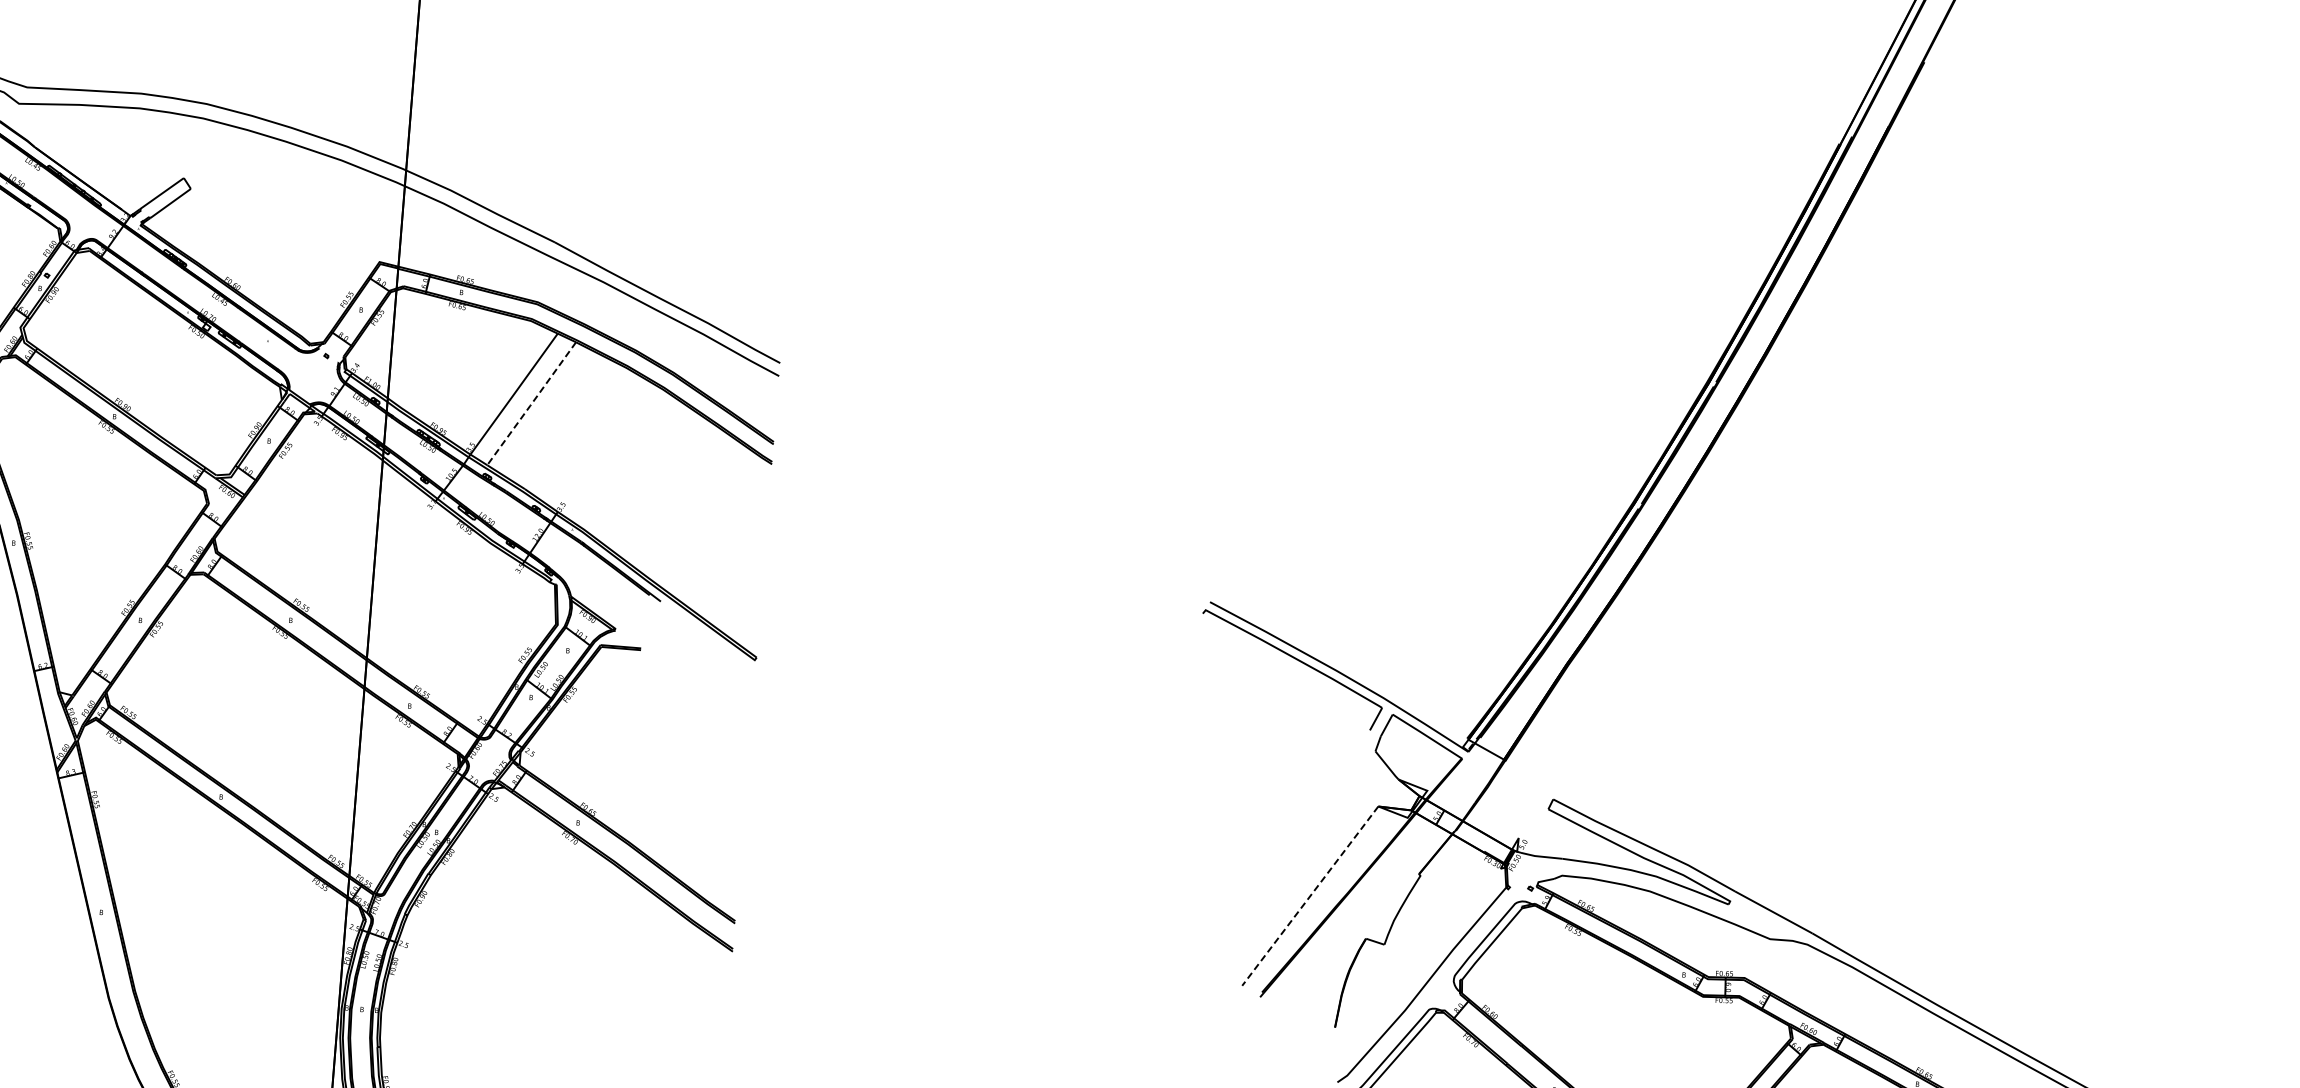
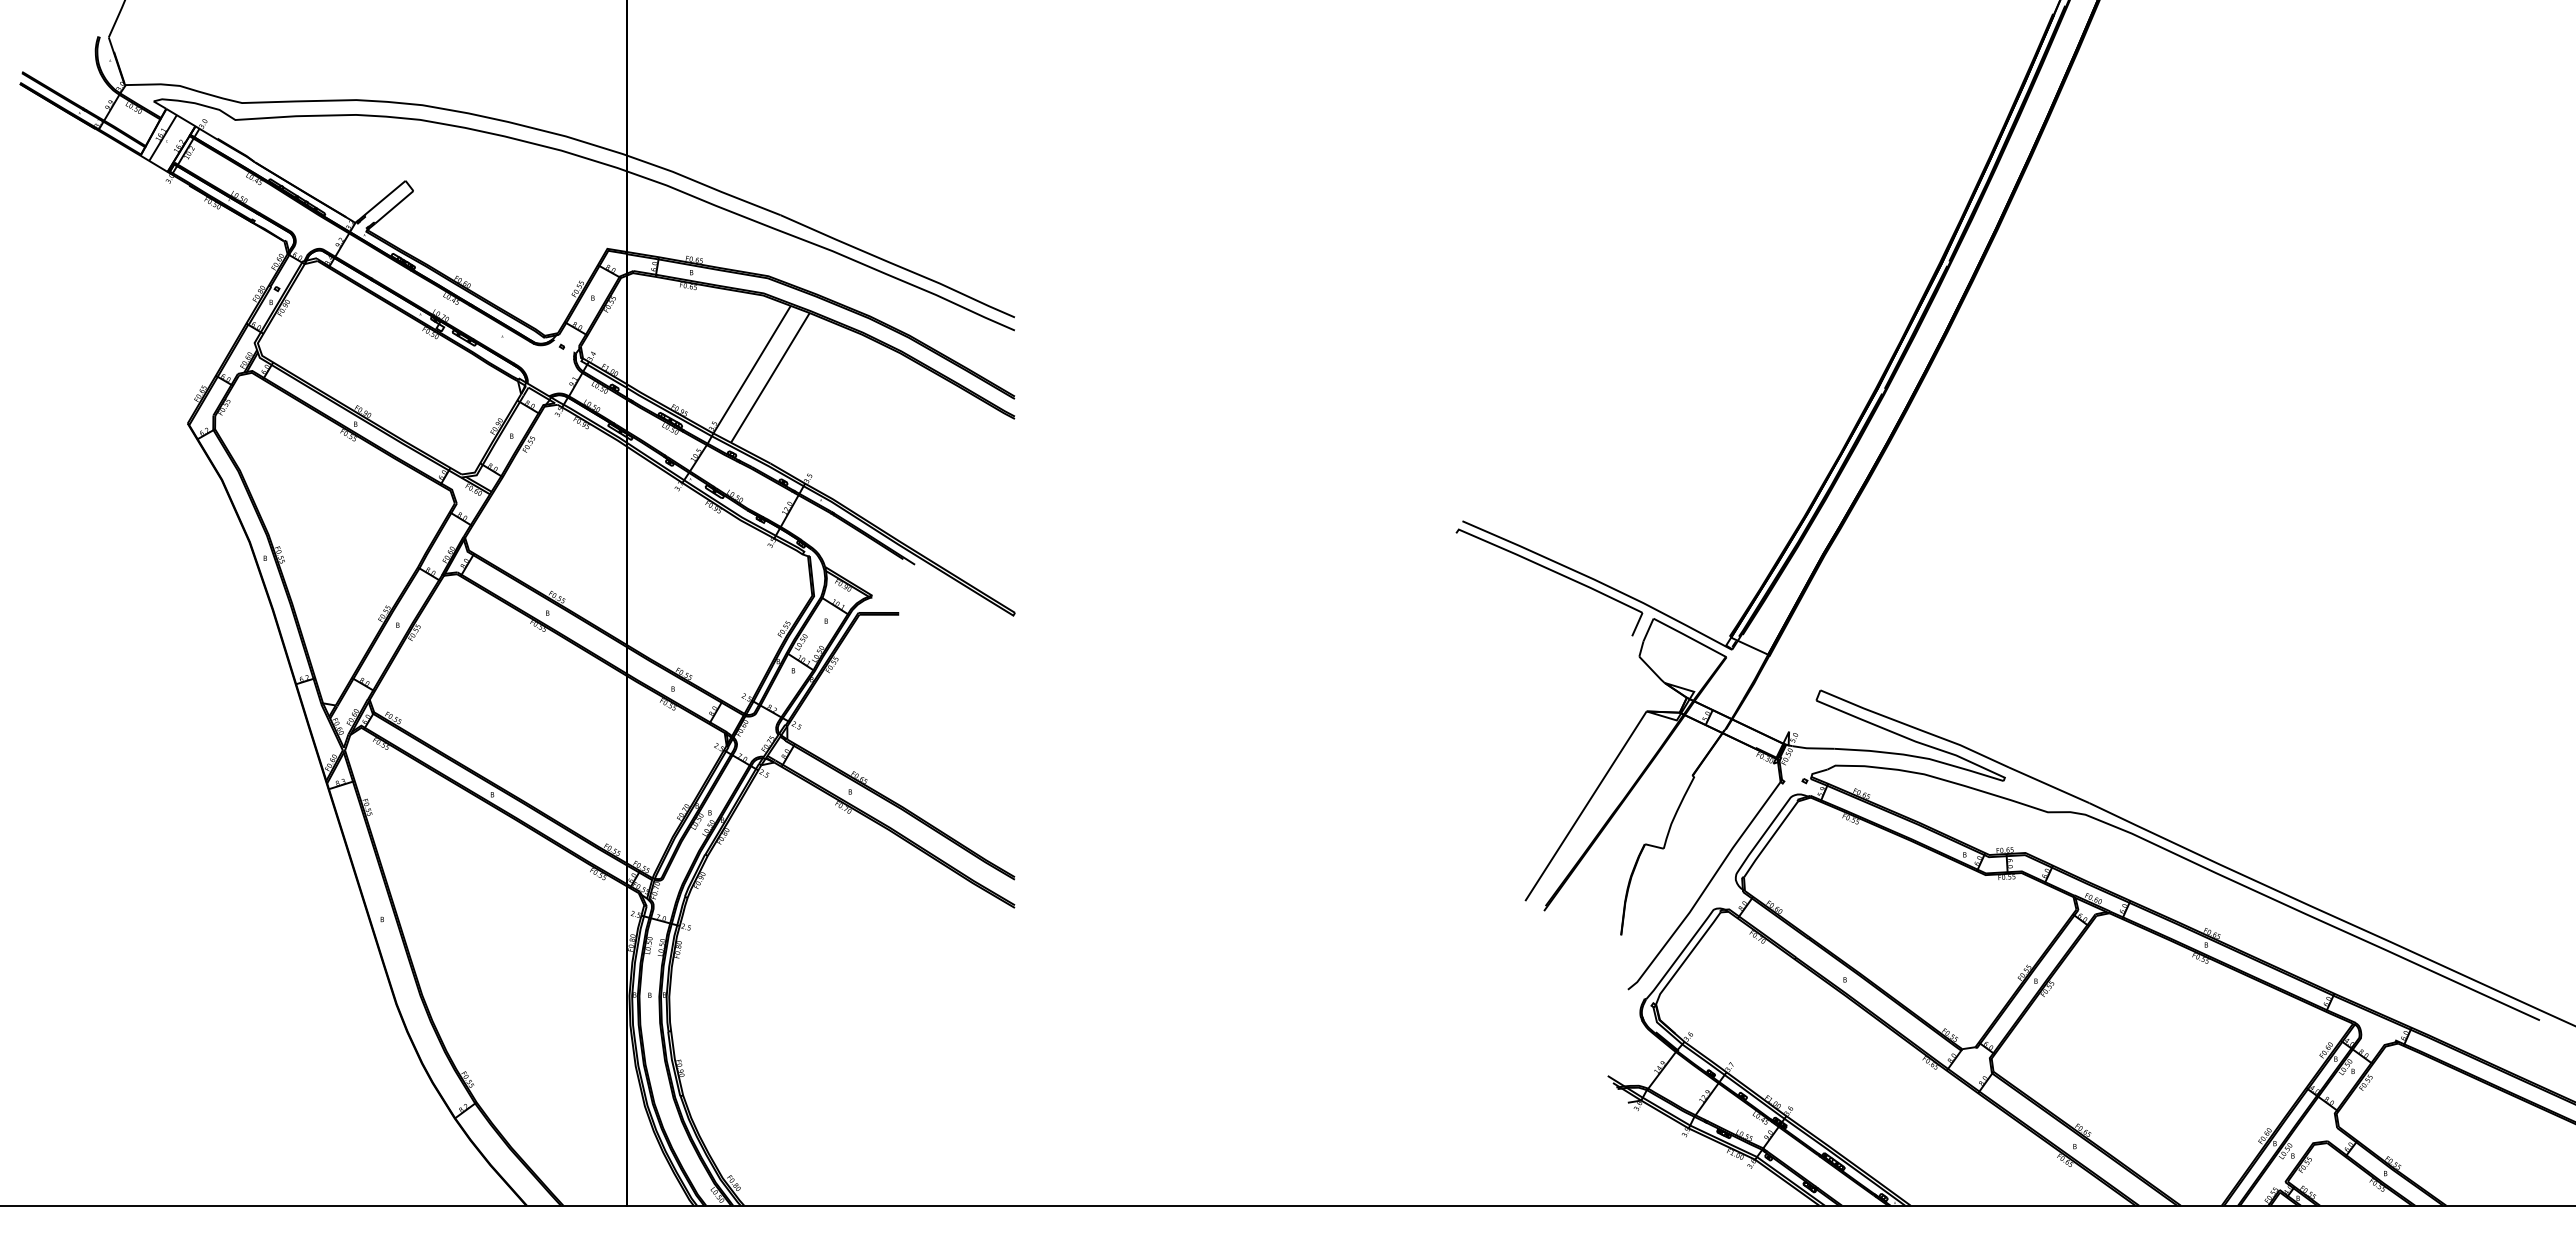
line: (531, 404) -> (770, 378), dashed -> solid
line: (1309, 896) -> (1585, 806), dashed -> solid

